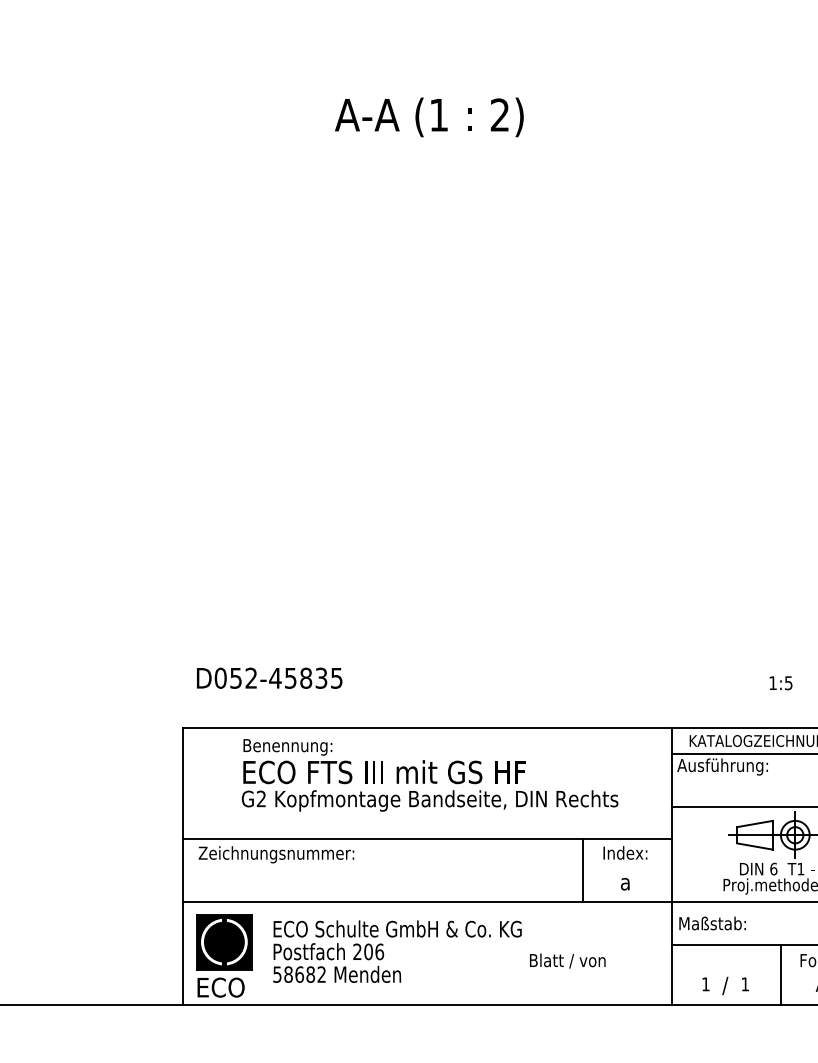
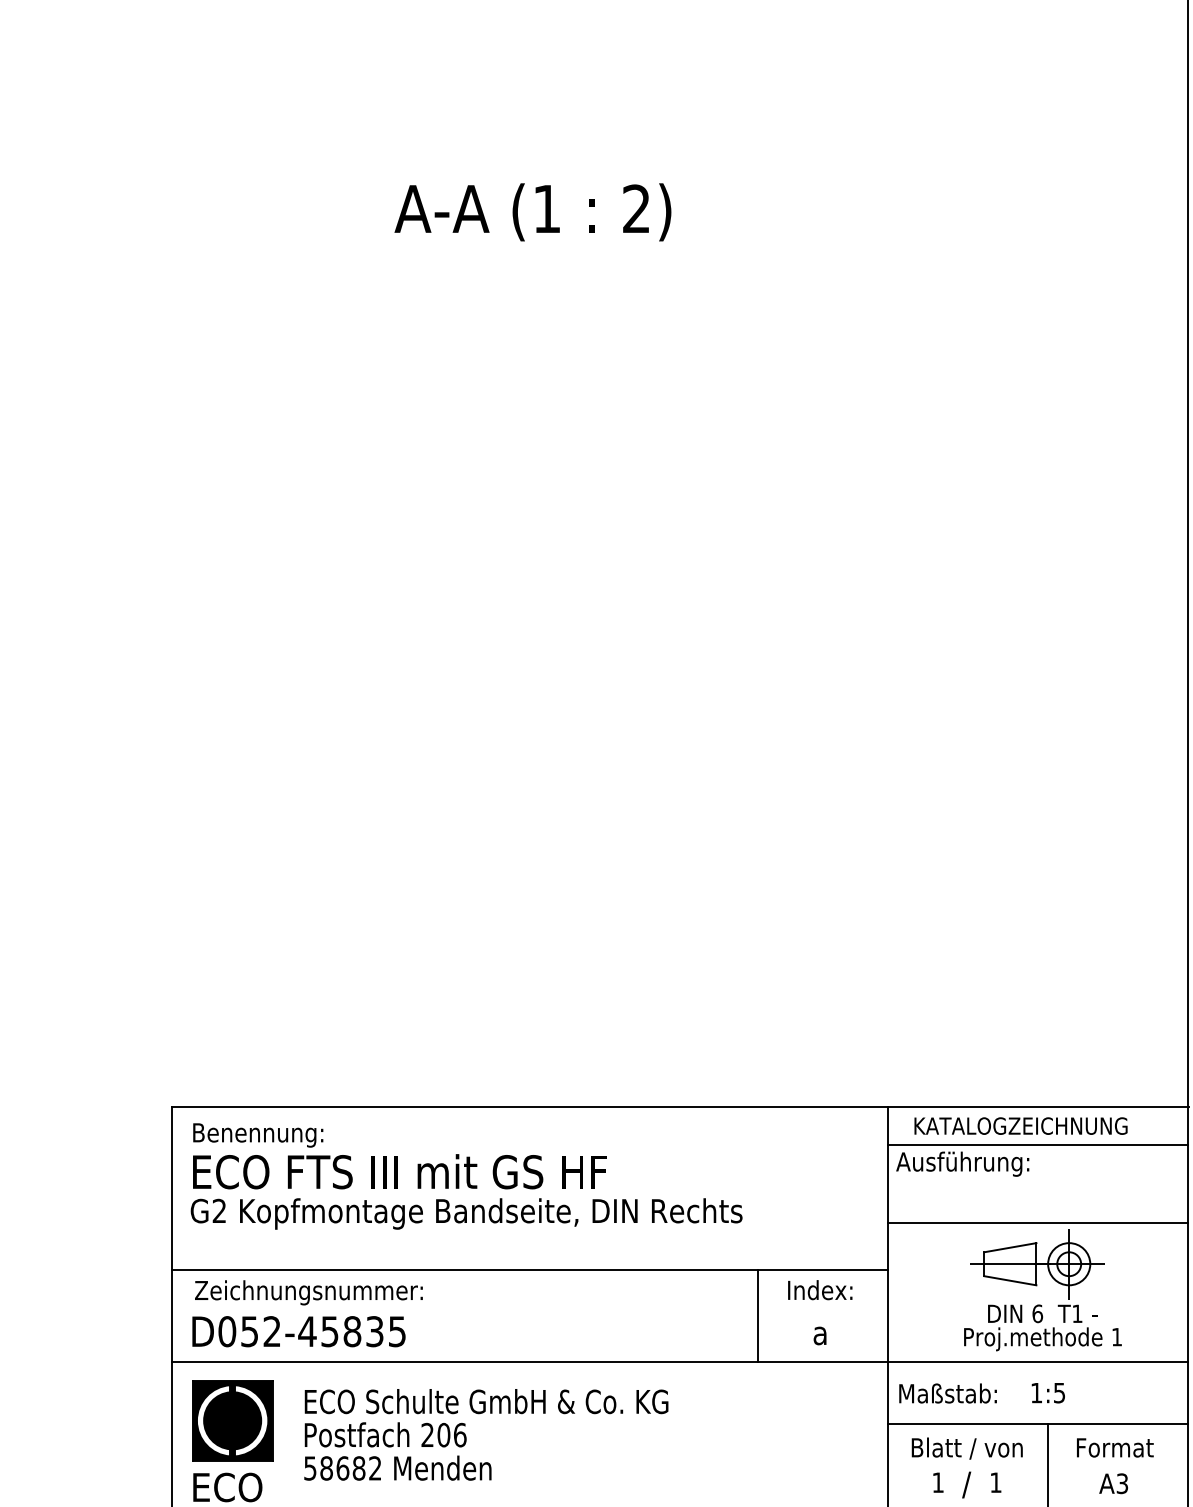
text: (269, 677) -> (298, 1330), moved
text: (780, 683) -> (1047, 1393), moved
text: (429, 775) -> (465, 1176), moved
text: (567, 960) -> (966, 1447), moved

